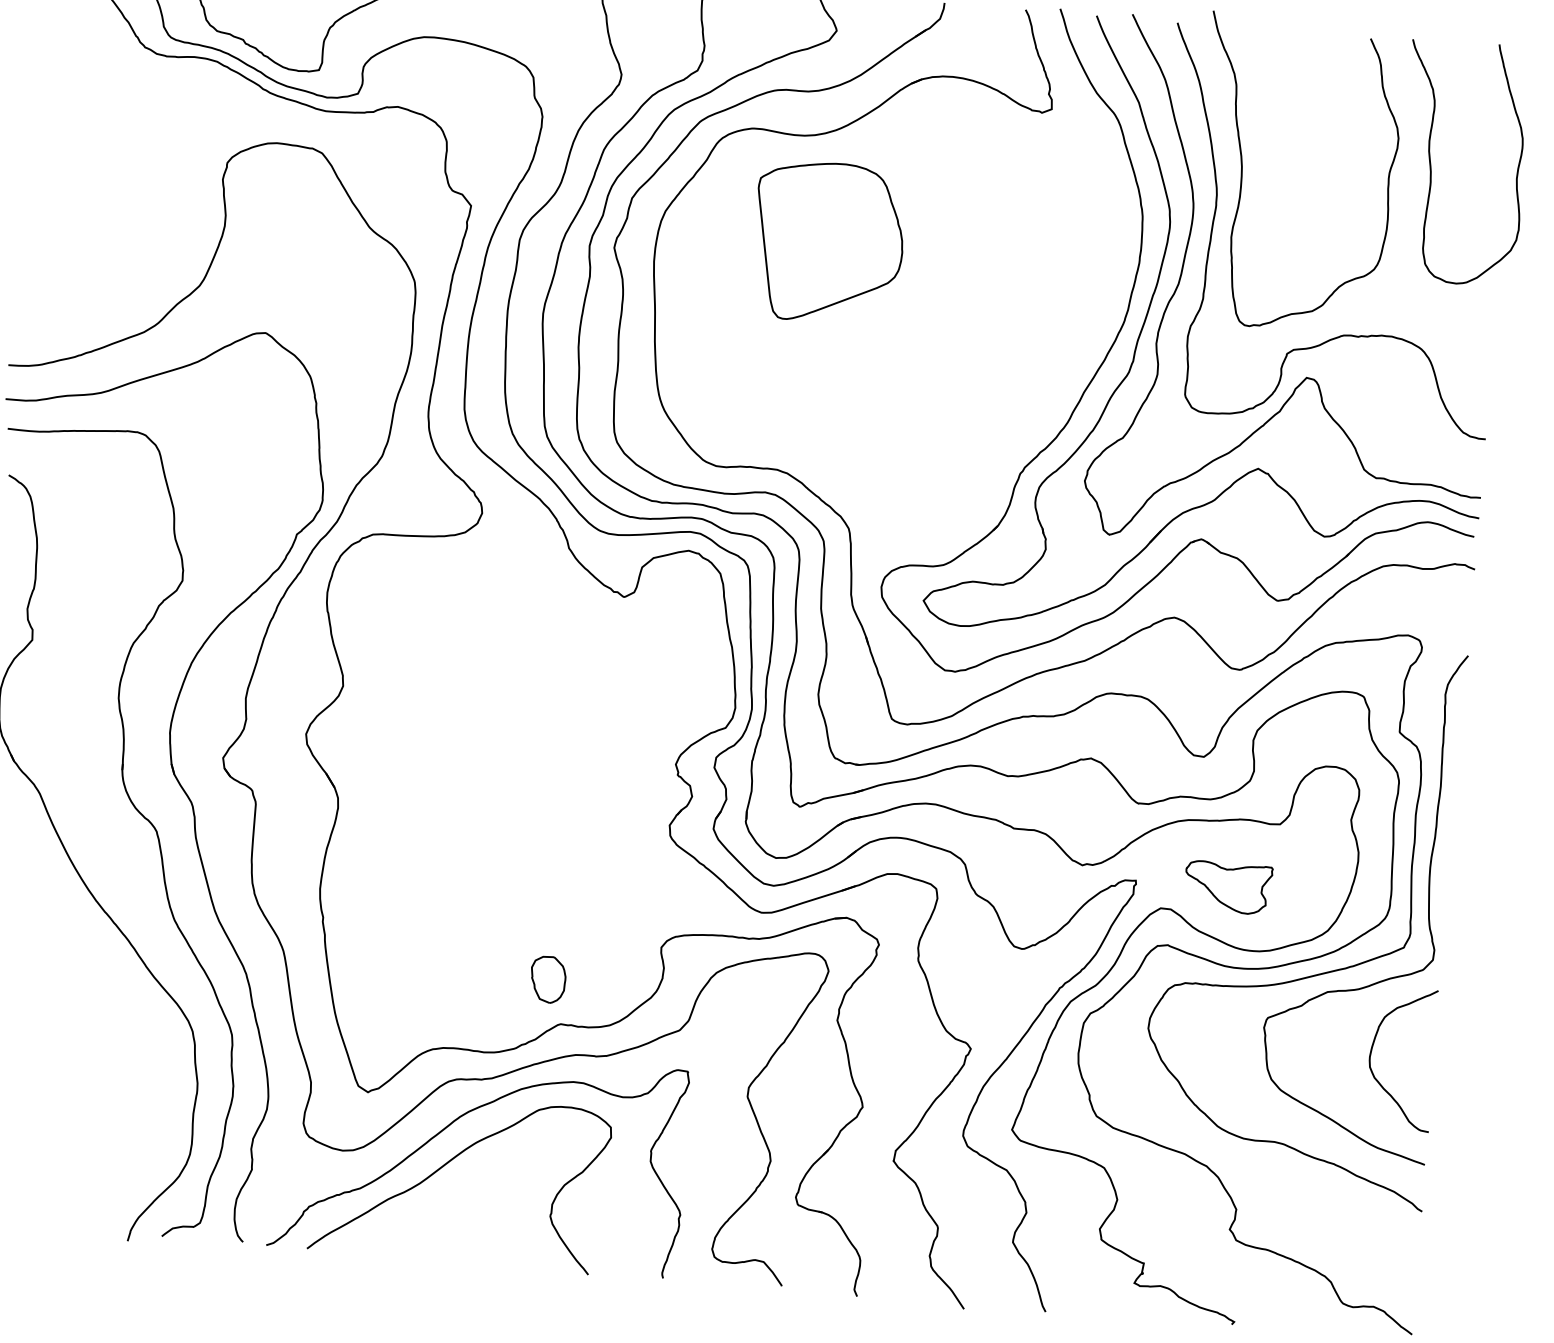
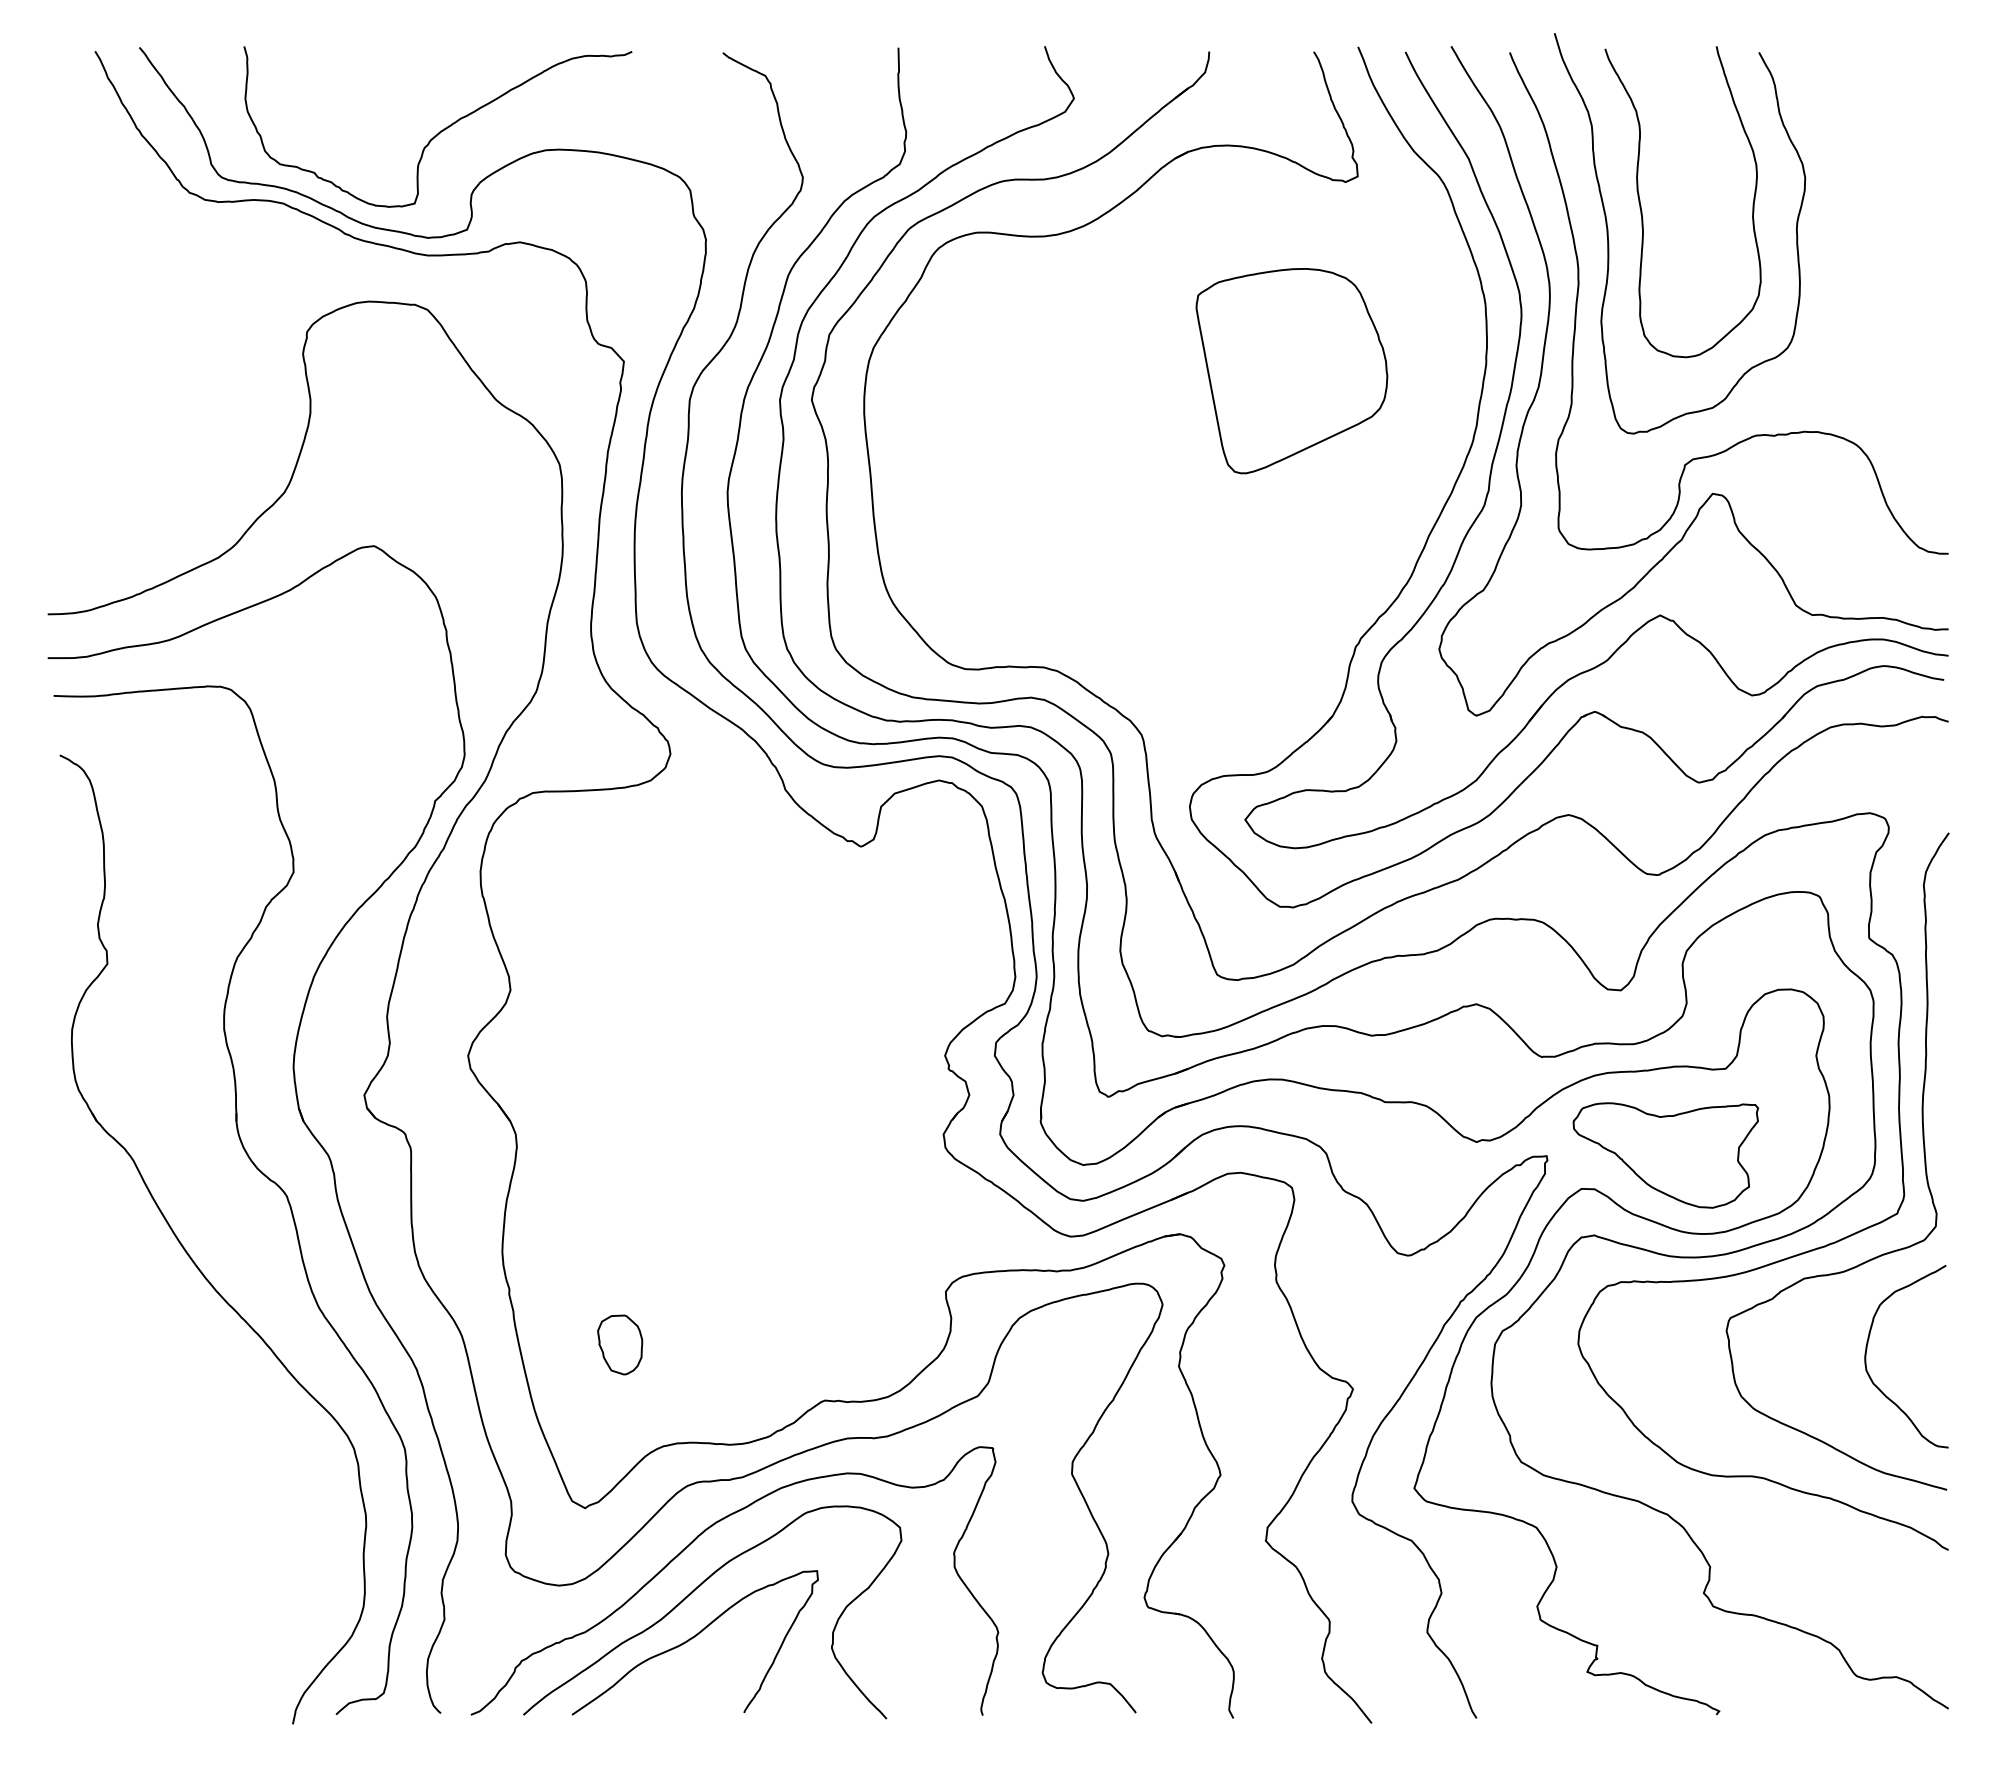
curve: (1431, 167) -> (1642, 211), moved
part: (828, 243) -> (1291, 371), moved
part: (1227, 887) -> (1665, 1155), size x1.67
part: (548, 979) -> (620, 1344), moved
curve: (443, 1200) -> (693, 1638), added

